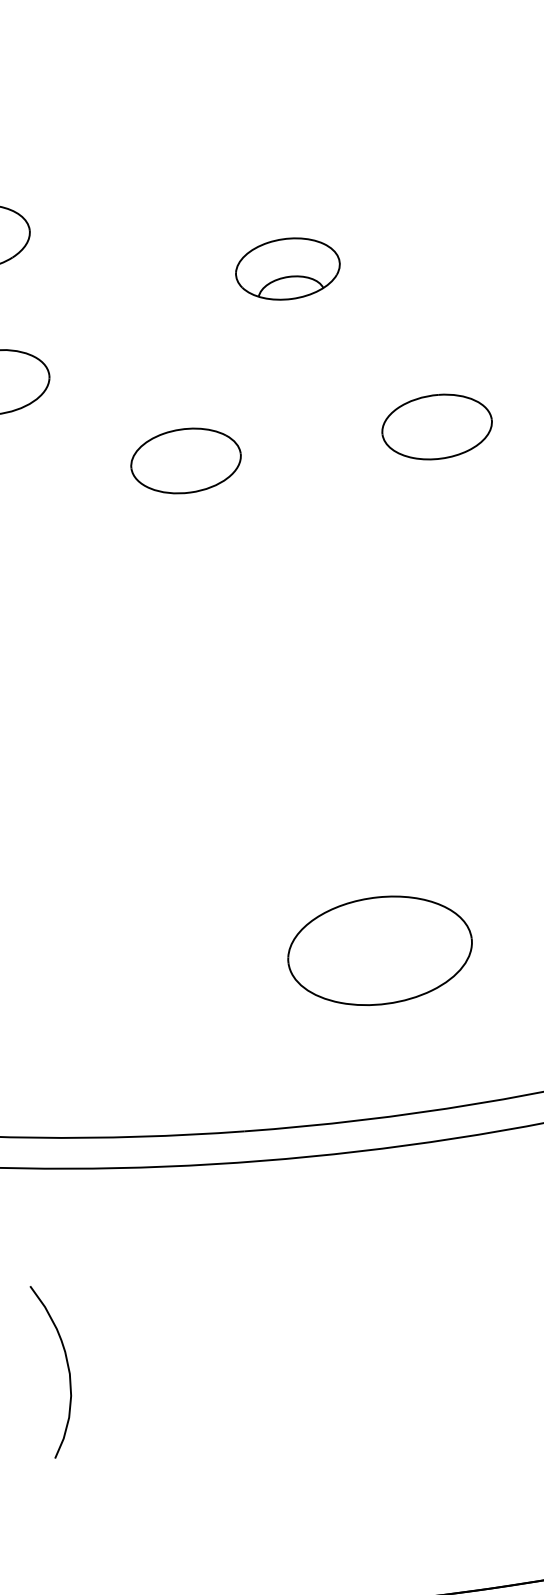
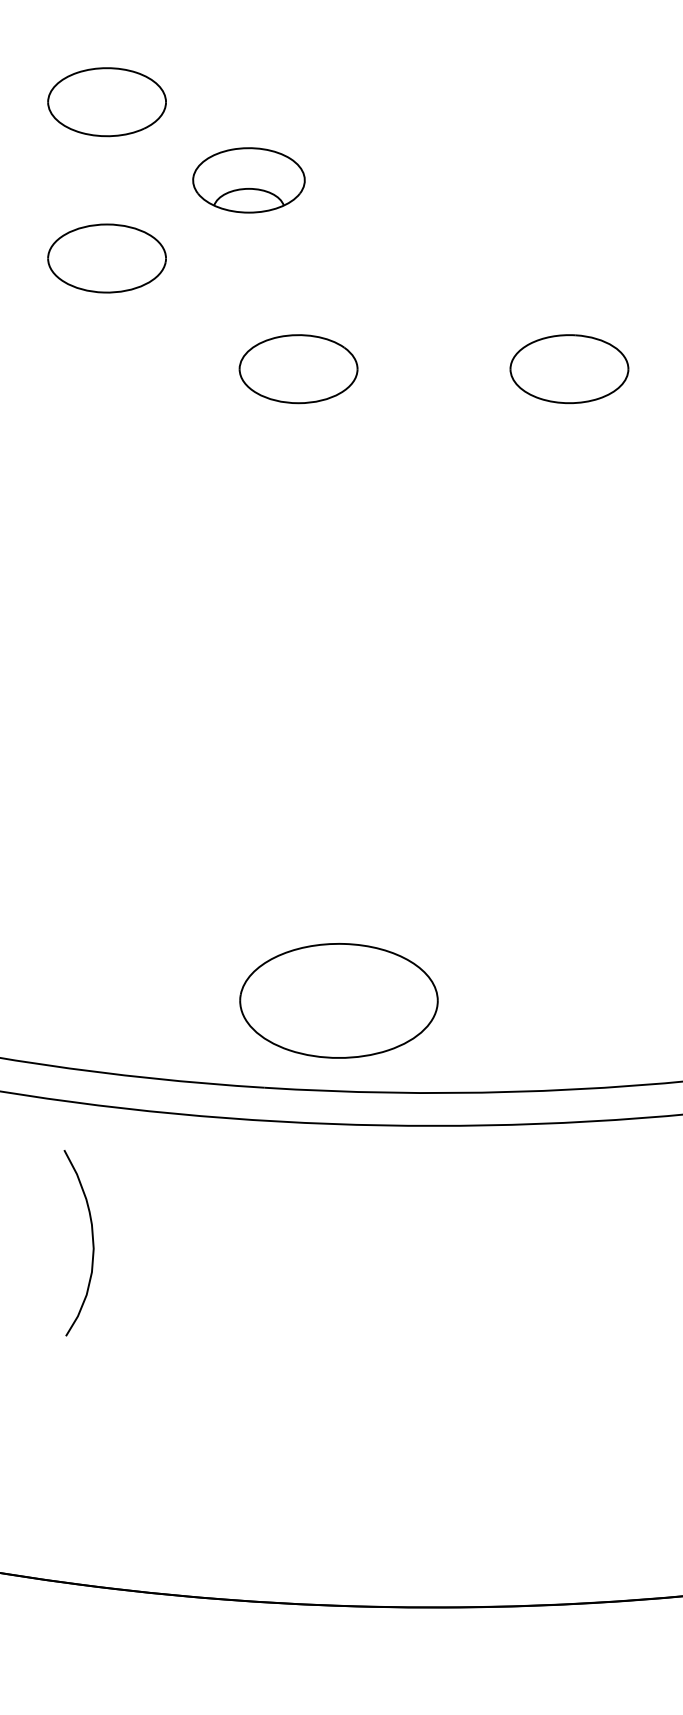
part: (287, 269) -> (248, 180), moved
part: (379, 950) -> (338, 1000), moved
curve: (68, 1369) -> (92, 1243), moved

